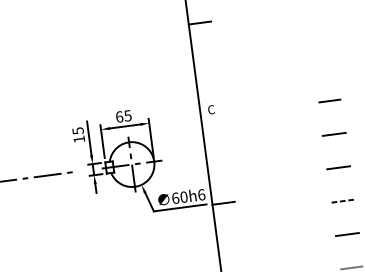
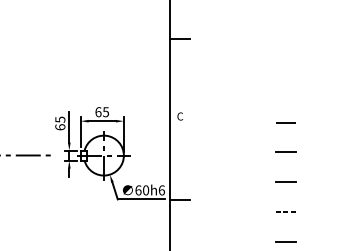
text: (79, 139) -> (60, 127), 15 -> 65

